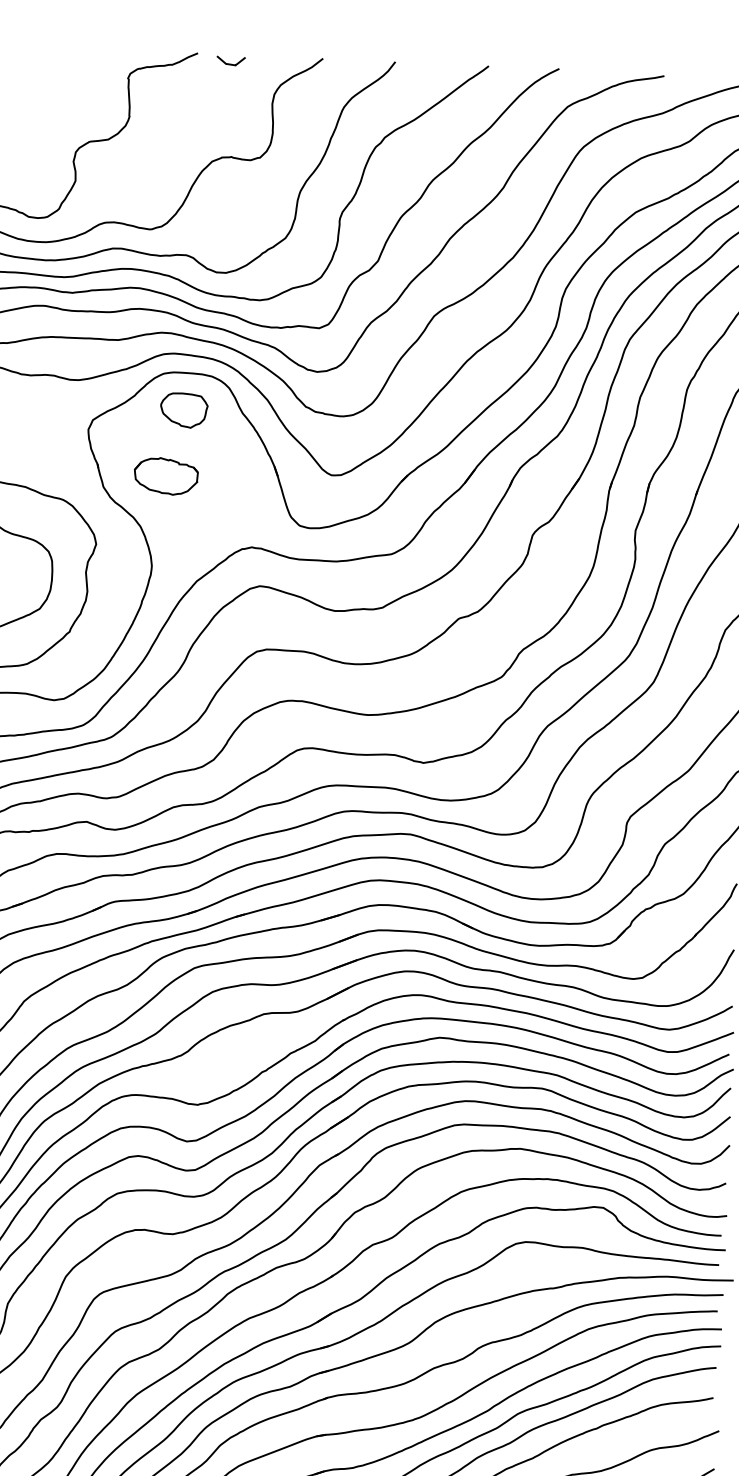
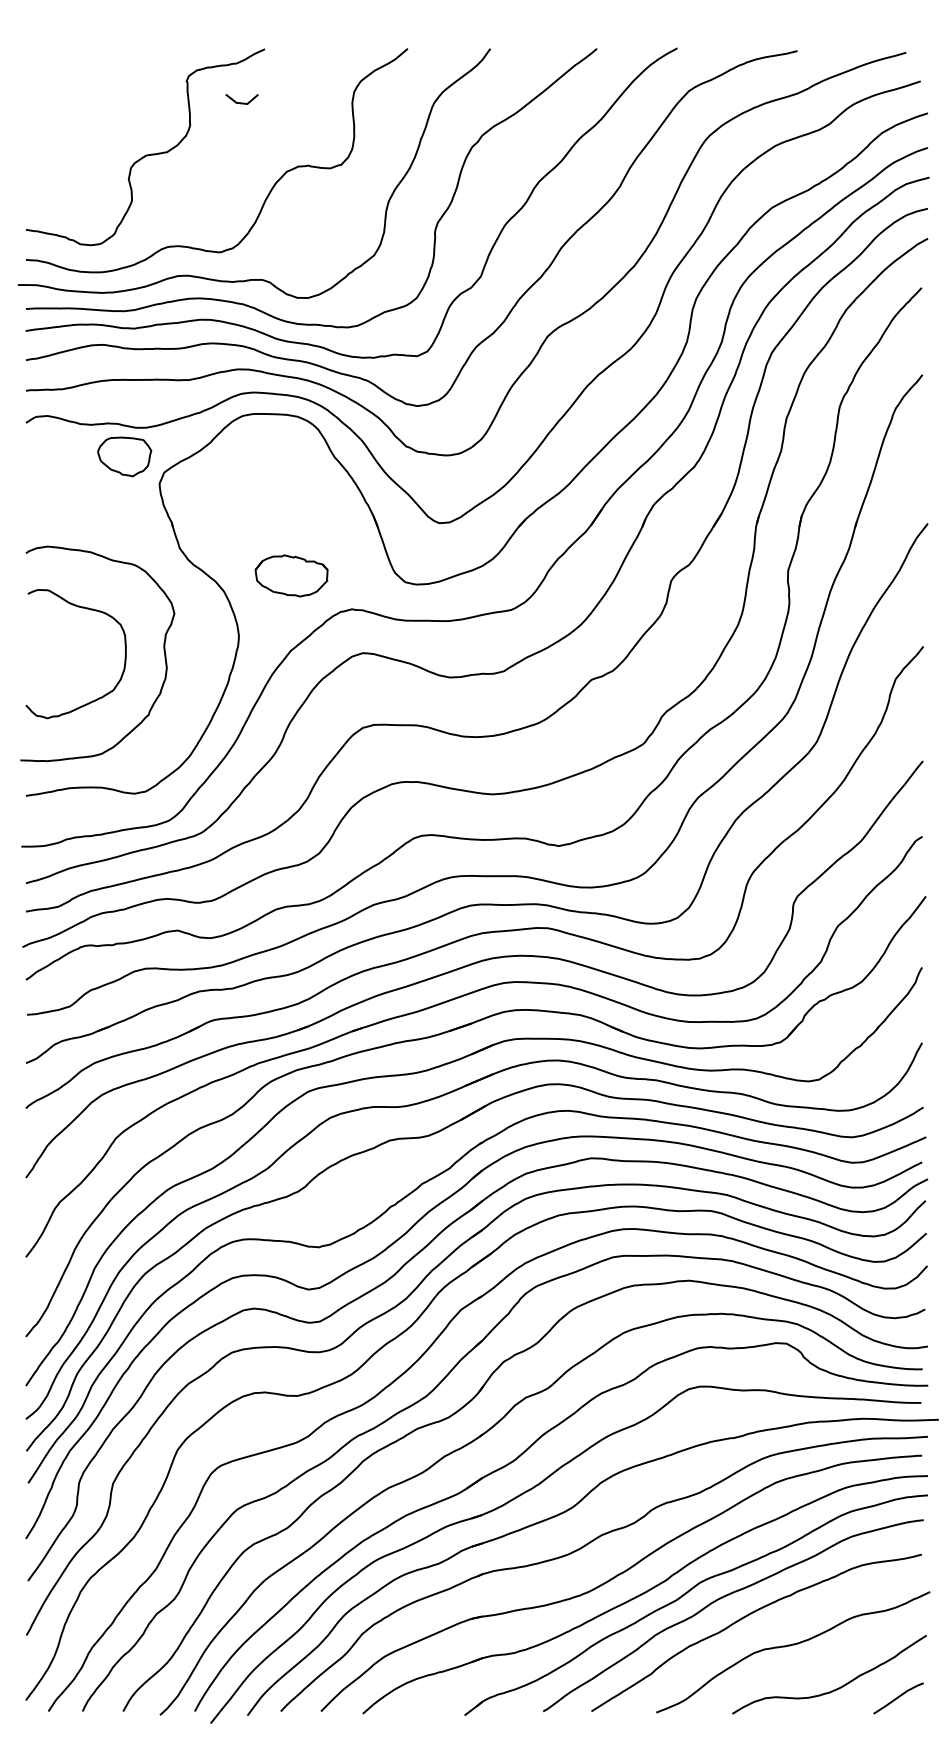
curve: (230, 63) -> (241, 102), moved
part: (184, 410) -> (124, 456), moved
part: (166, 476) -> (291, 575), moved

